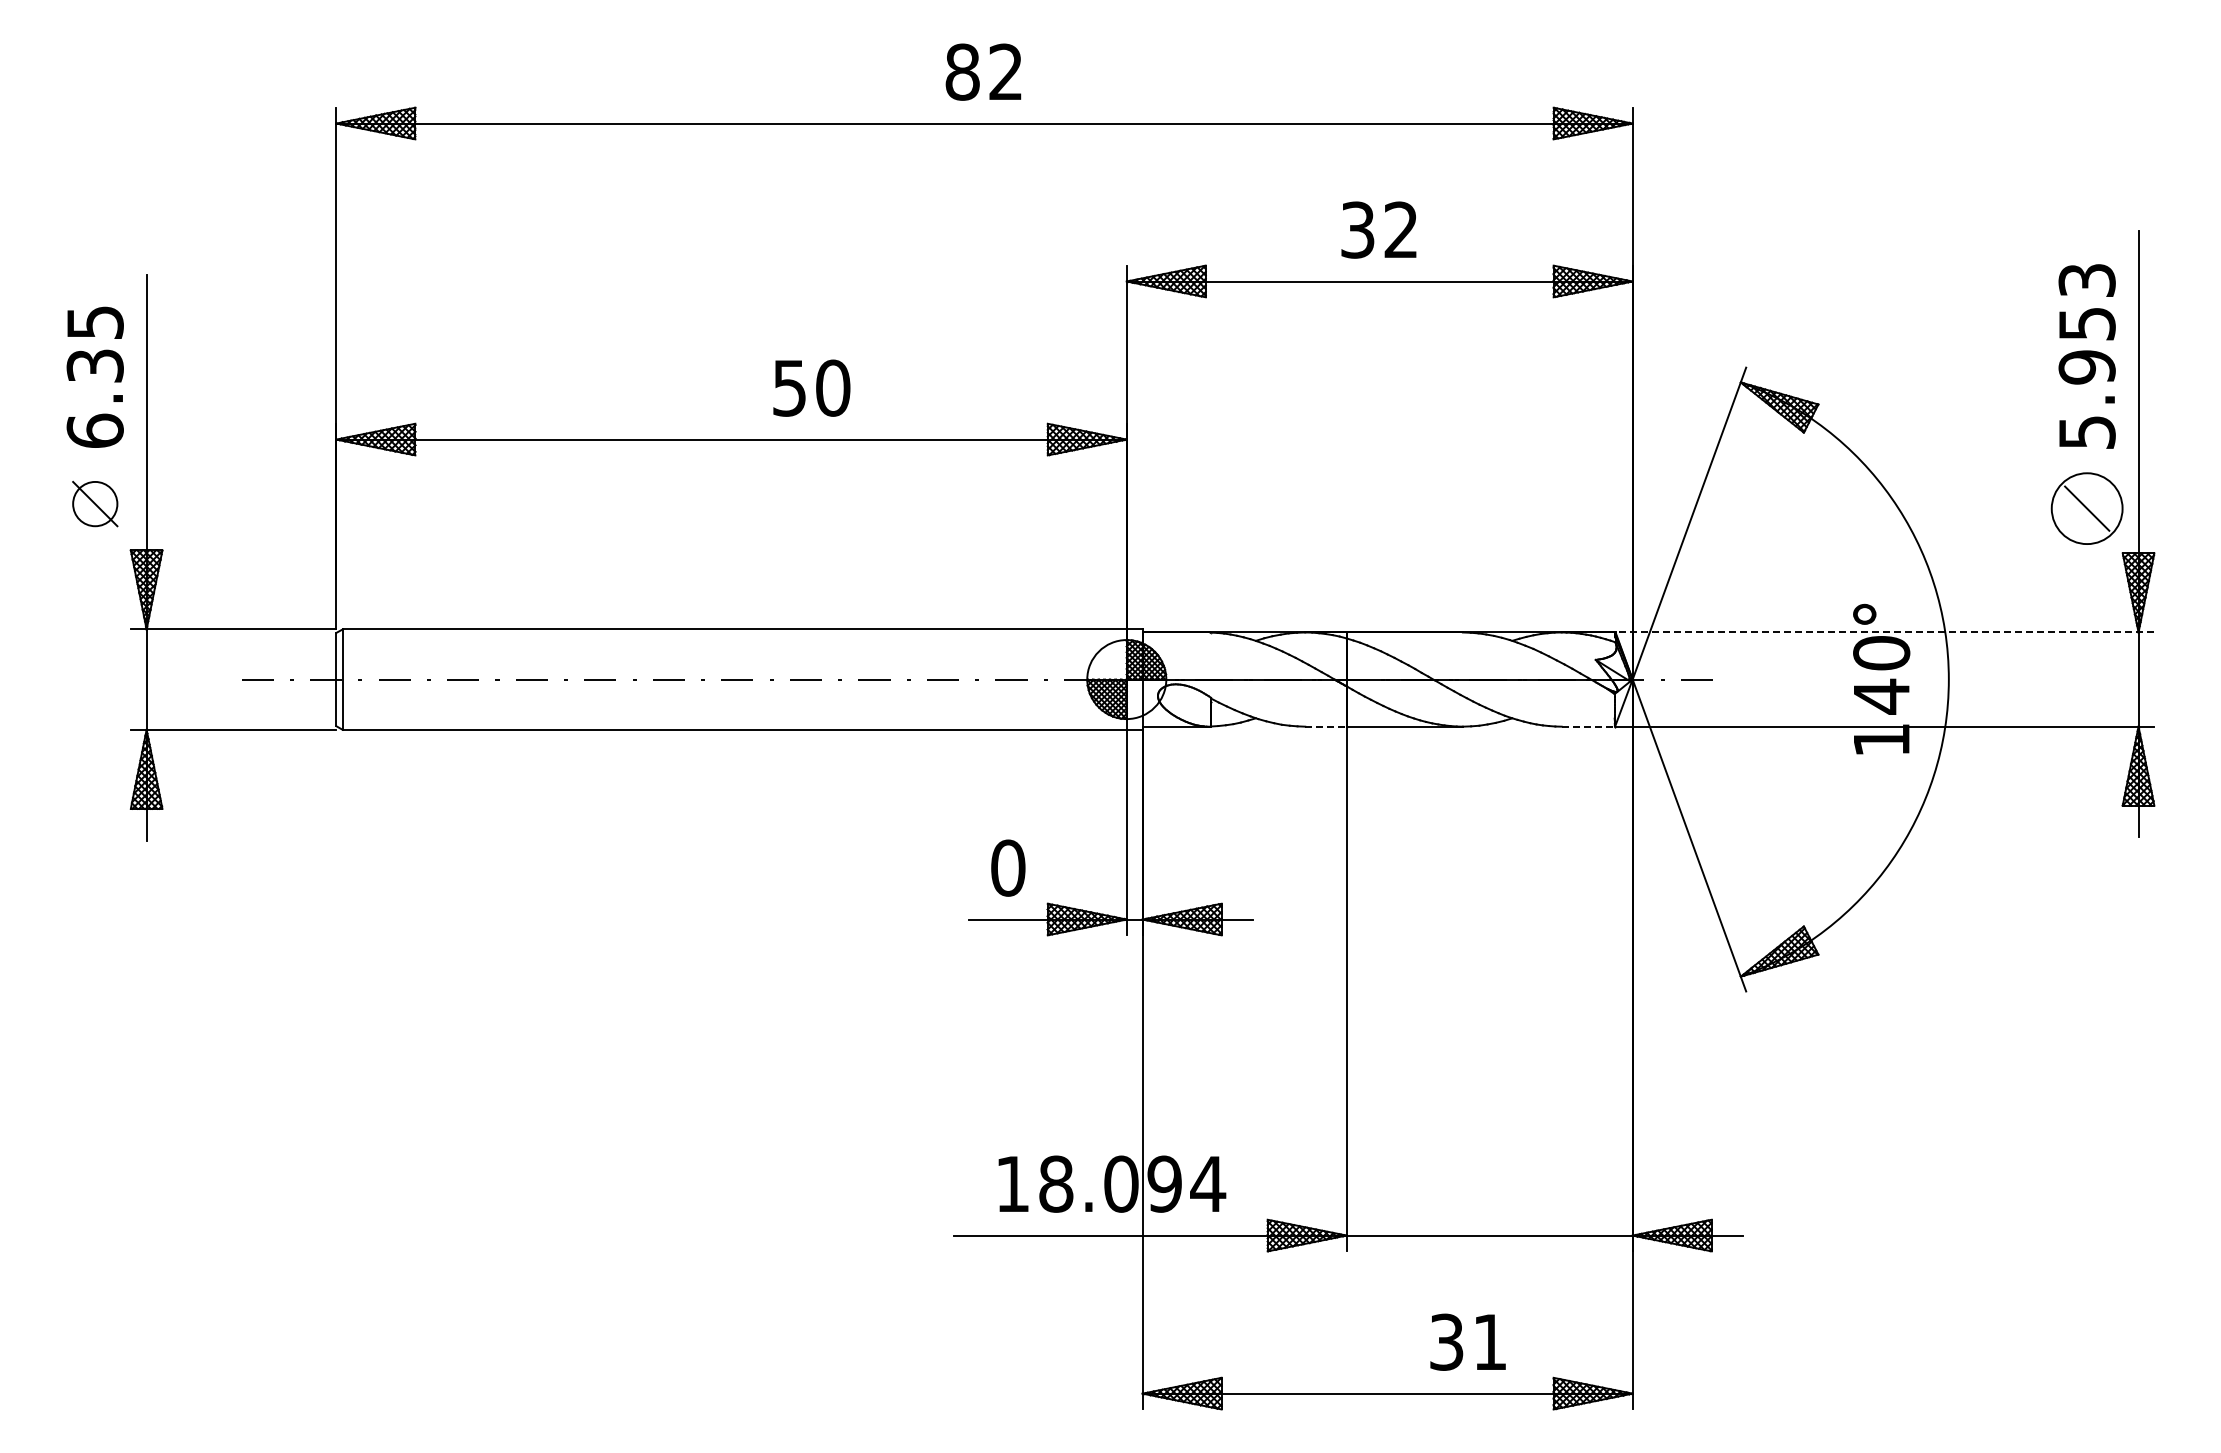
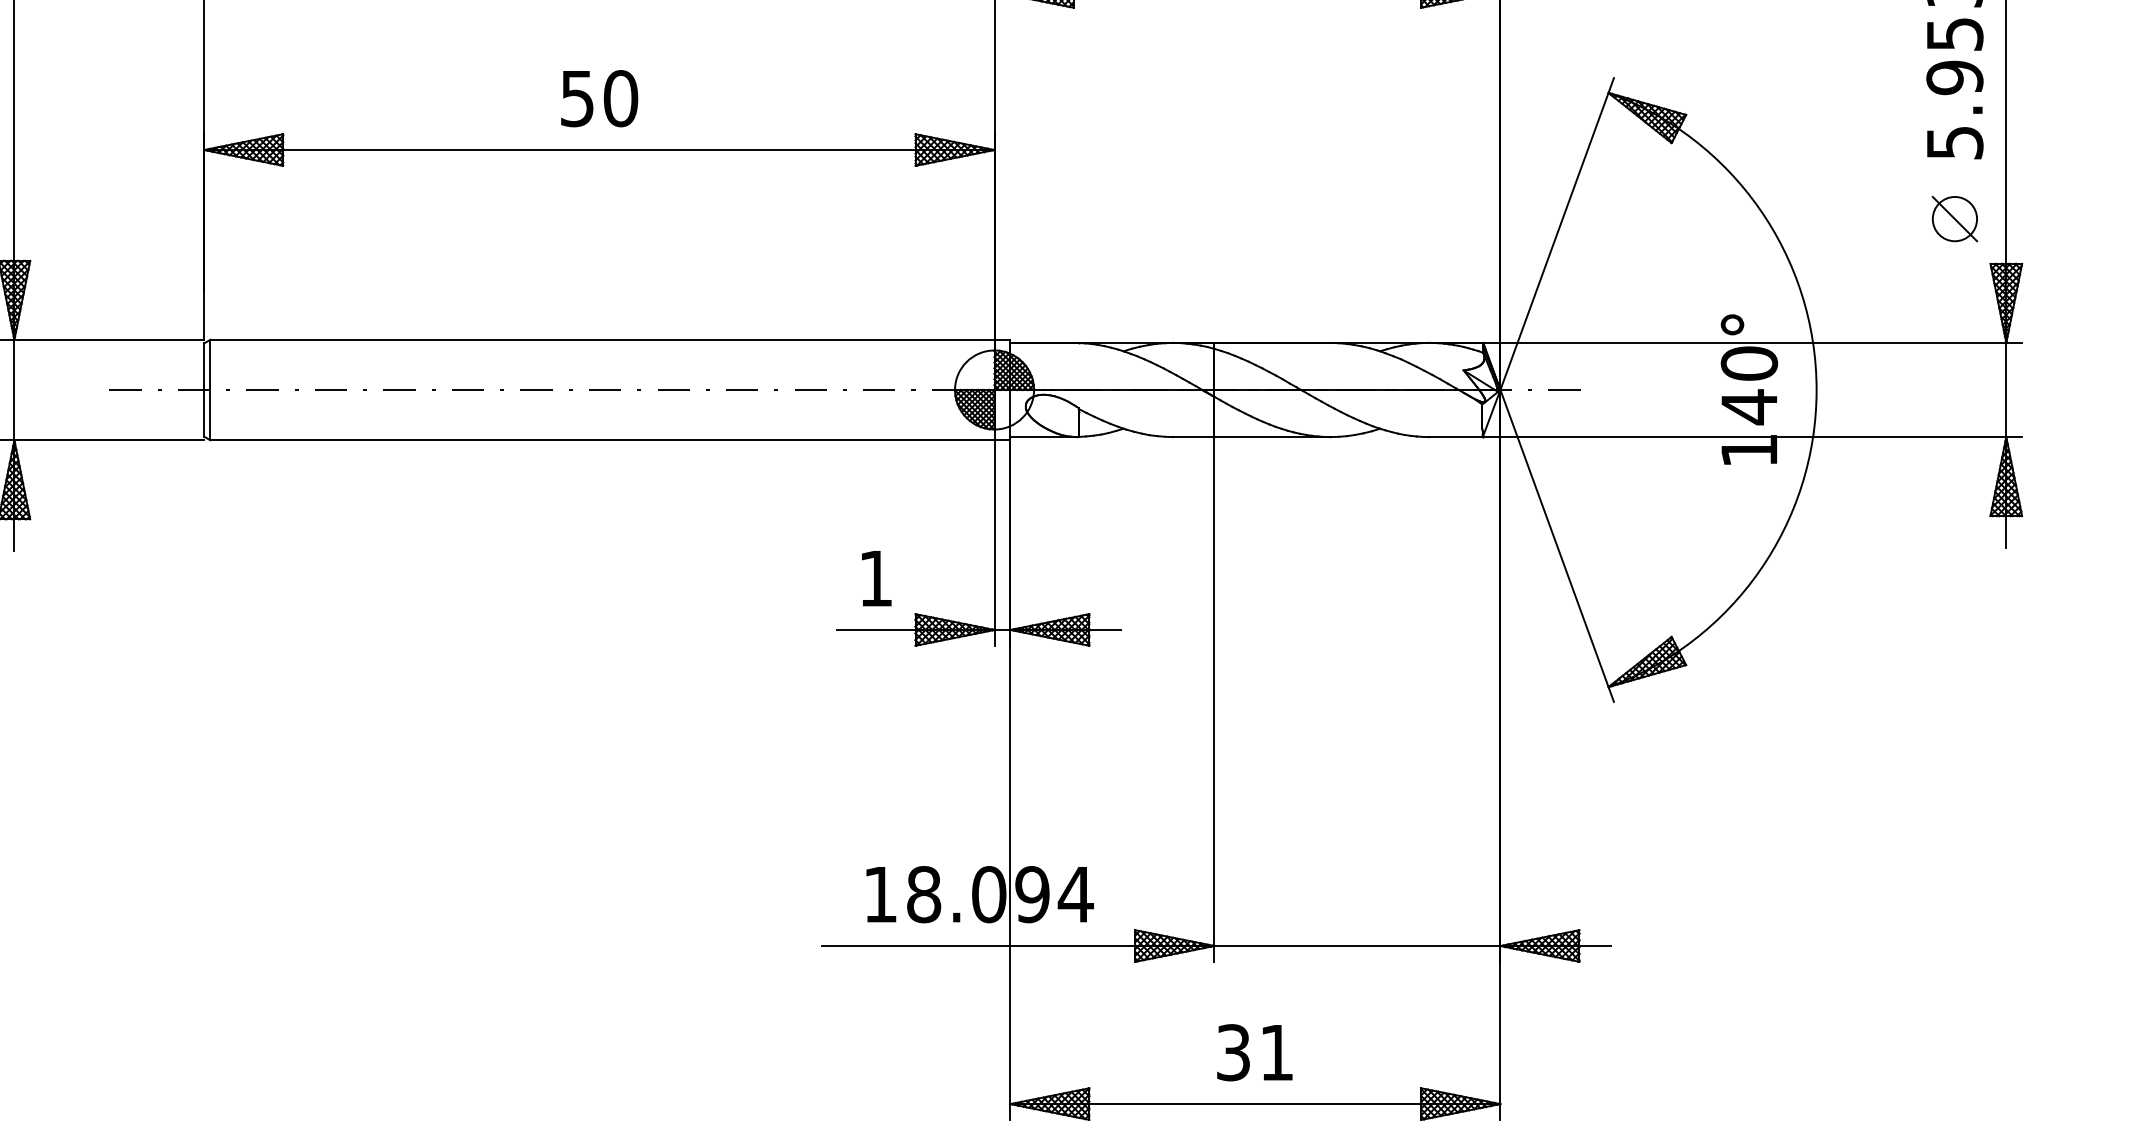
text: (811, 387) -> (599, 97), moved
circle: (2087, 508) -> (1955, 218), size x0.62
line: (1884, 632) -> (1752, 342), dashed -> solid
line: (1325, 726) -> (1193, 436), dashed -> solid
line: (1588, 726) -> (1456, 436), dashed -> solid
text: (1008, 867) -> (876, 577), 0 -> 1
text: (1467, 1341) -> (1254, 1051), moved

